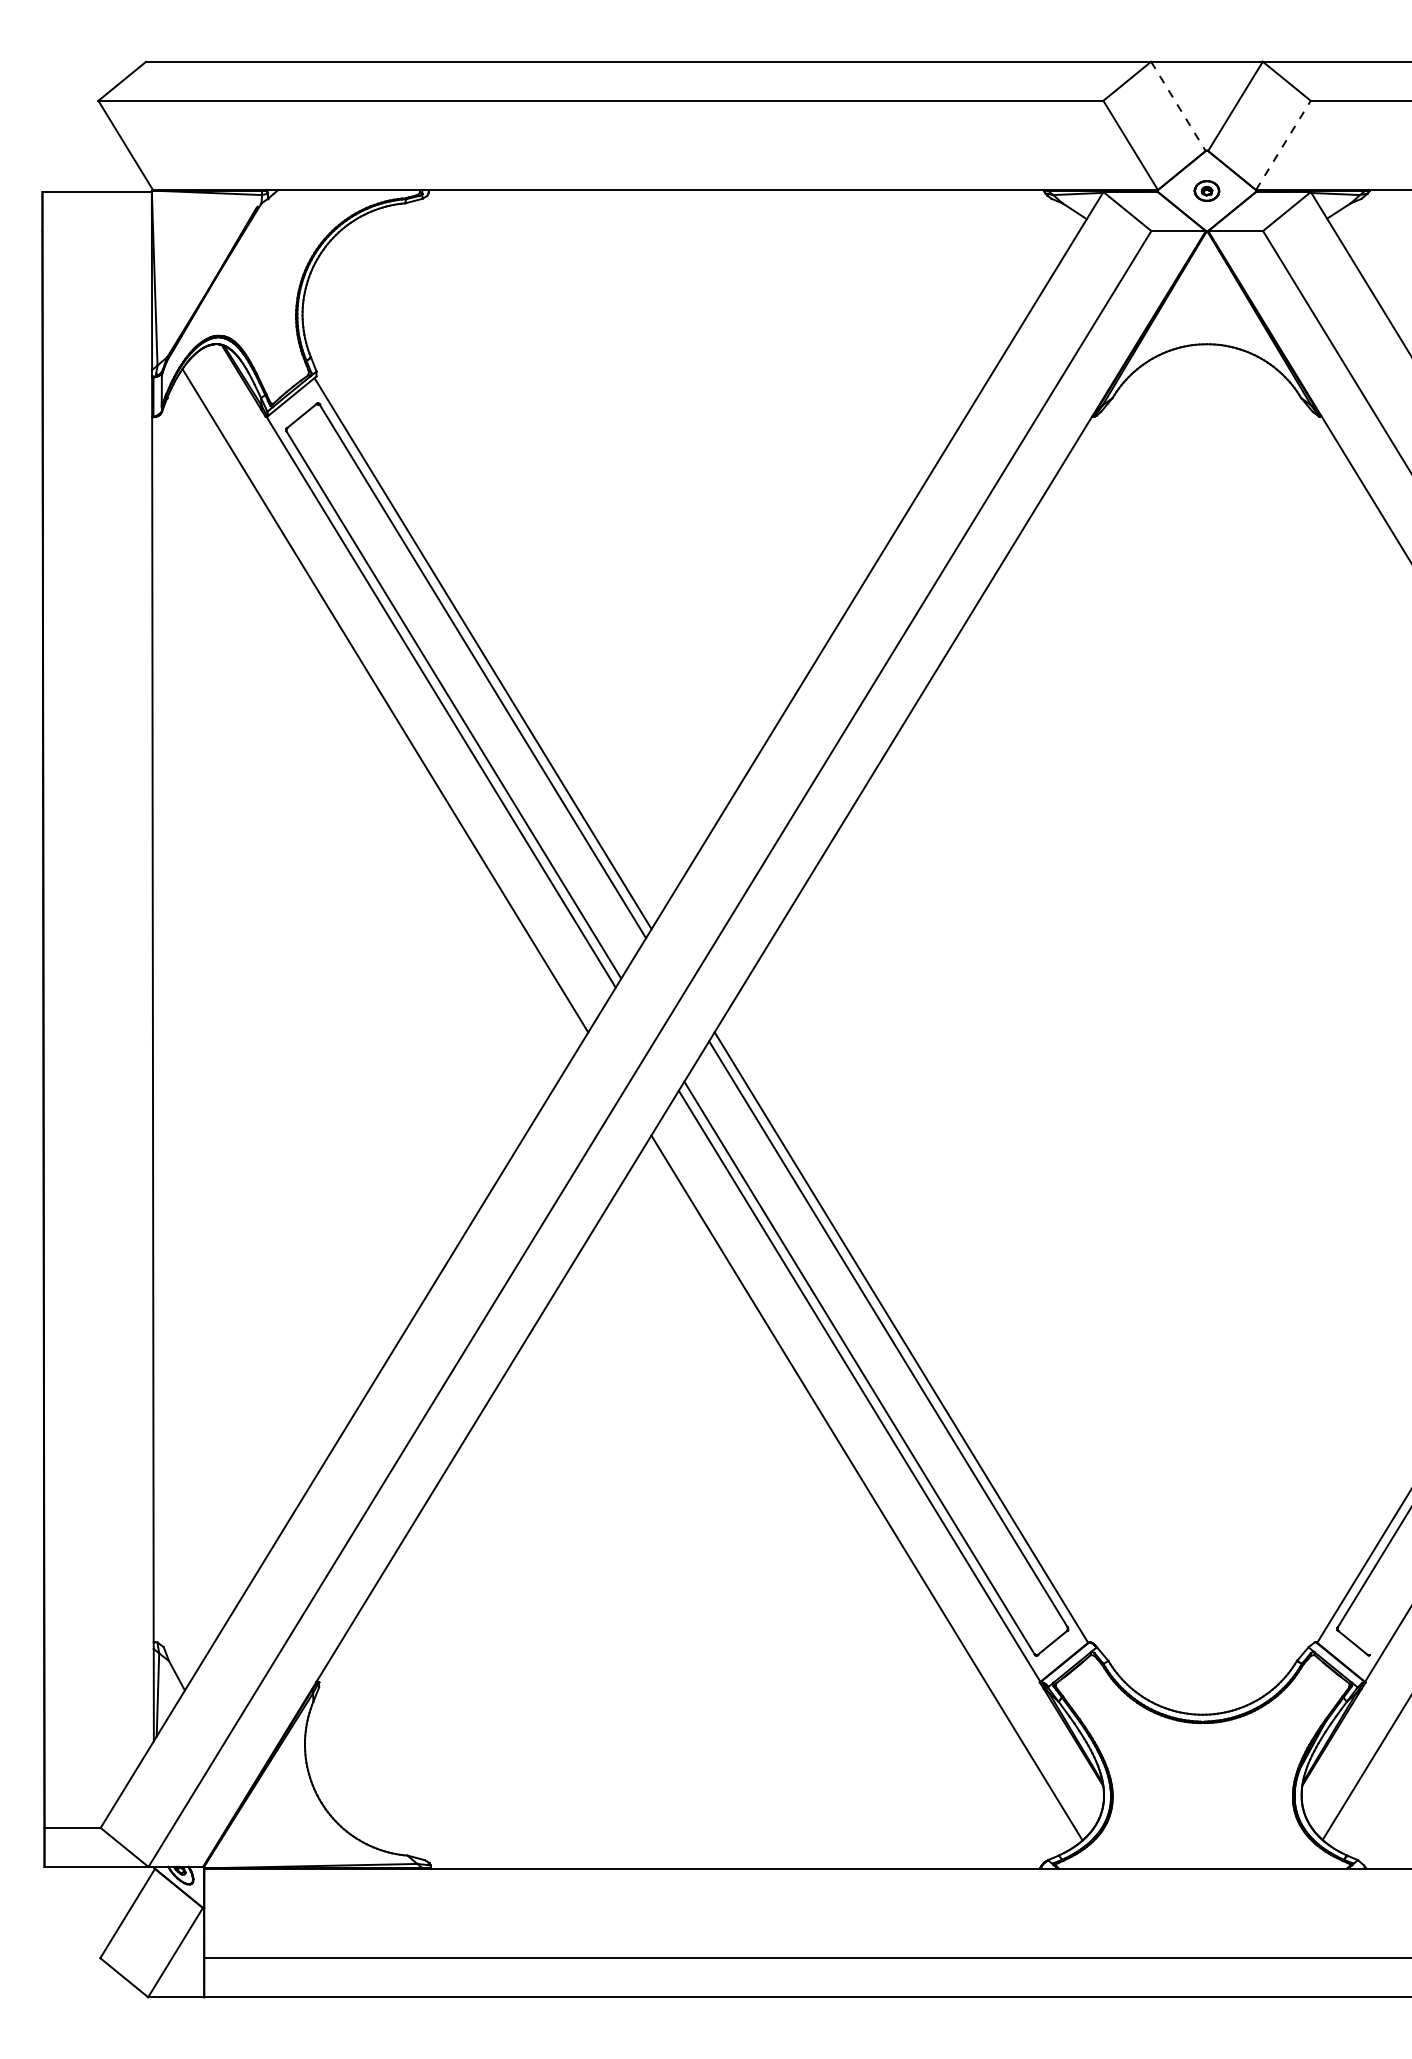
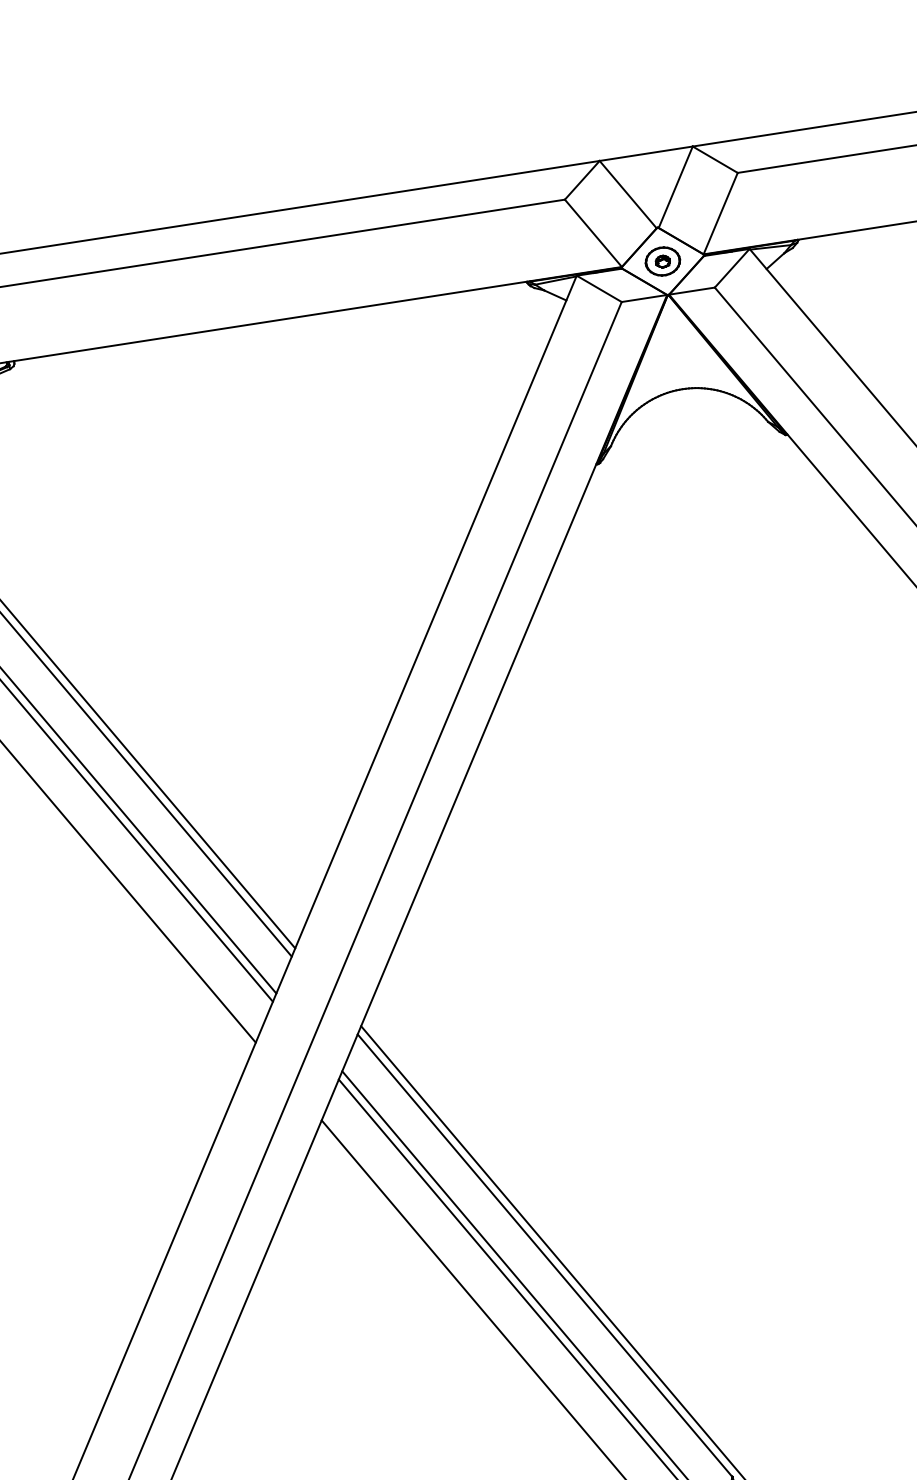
line: (1178, 106) -> (628, 194), dashed -> solid
line: (1283, 145) -> (720, 213), dashed -> solid
part: (1206, 190) -> (662, 261), size x1.67

